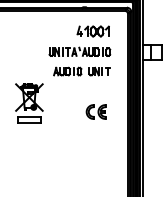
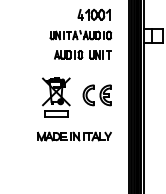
part: (29, 103) -> (56, 97), moved
part: (95, 111) -> (96, 94), size x1.43
part: (73, 152) -> (74, 135), added

